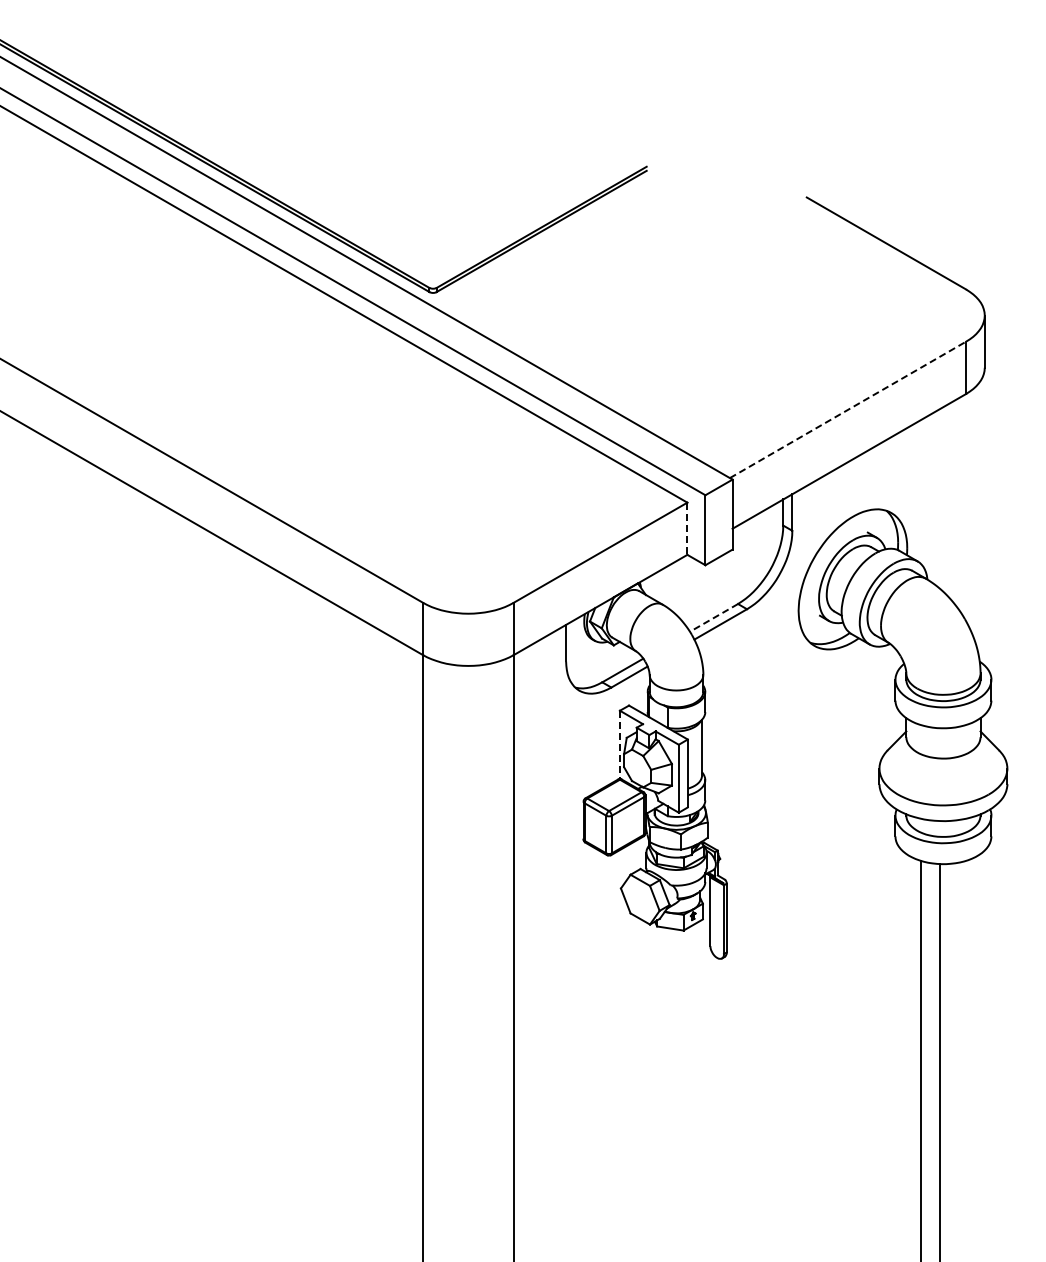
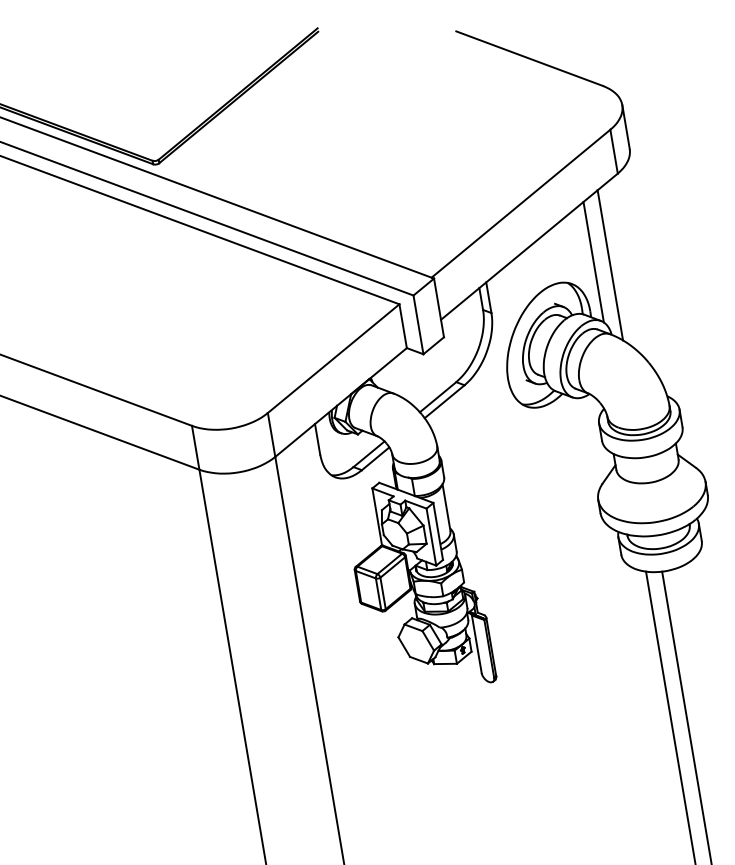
line: (848, 409) -> (521, 203), dashed -> solid
line: (920, 491) -> (593, 261), added
line: (939, 498) -> (610, 265), added
line: (687, 529) -> (403, 326), dashed -> solid
line: (714, 617) -> (438, 396), dashed -> solid
line: (619, 744) -> (376, 516), dashed -> solid

